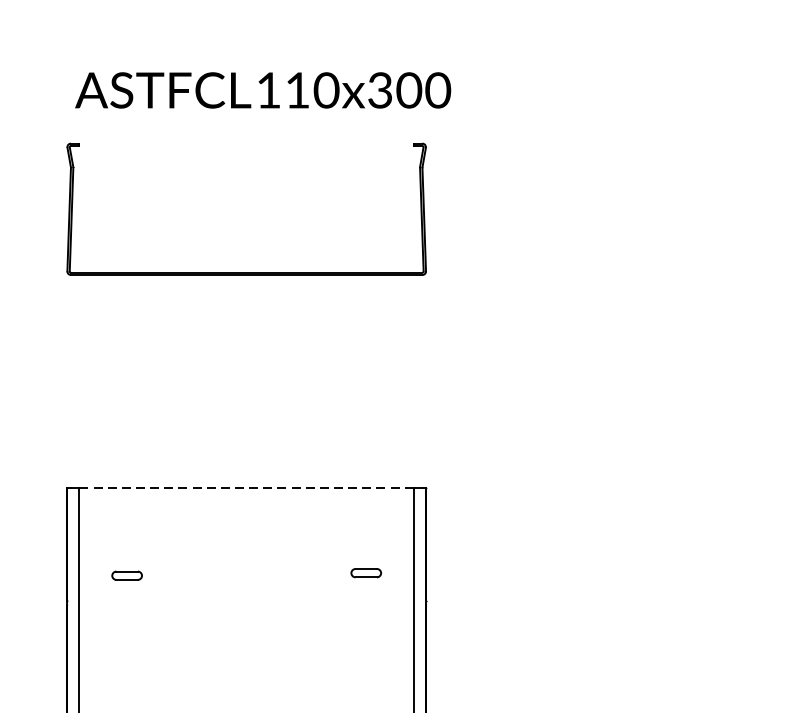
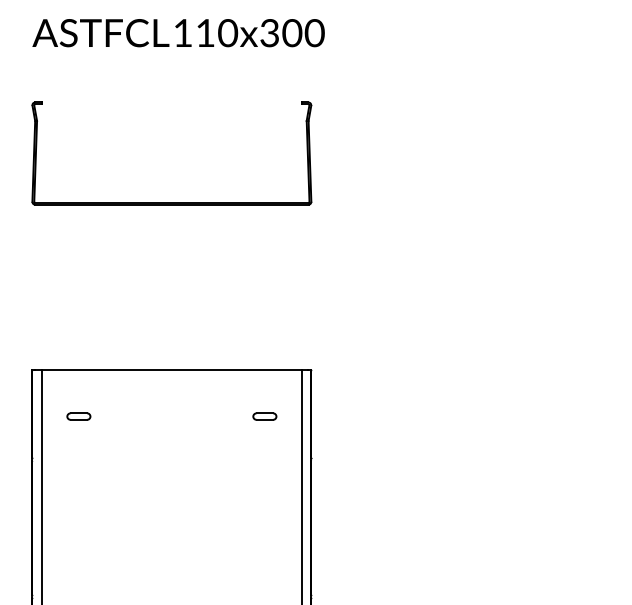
text: (262, 90) -> (178, 33), moved
line: (247, 488) -> (172, 370), dashed -> solid
part: (365, 573) -> (264, 416), moved
part: (126, 575) -> (78, 416), moved

